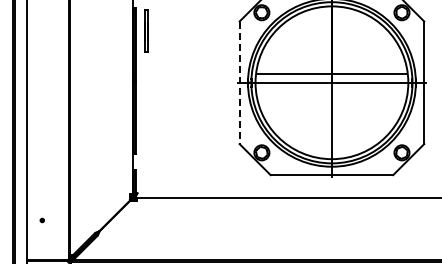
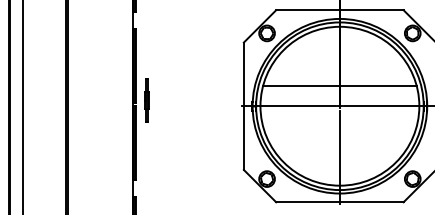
line: (145, 30) -> (146, 99), moved
line: (331, 74) -> (339, 86), moved
line: (239, 83) -> (243, 106), dashed -> solid

